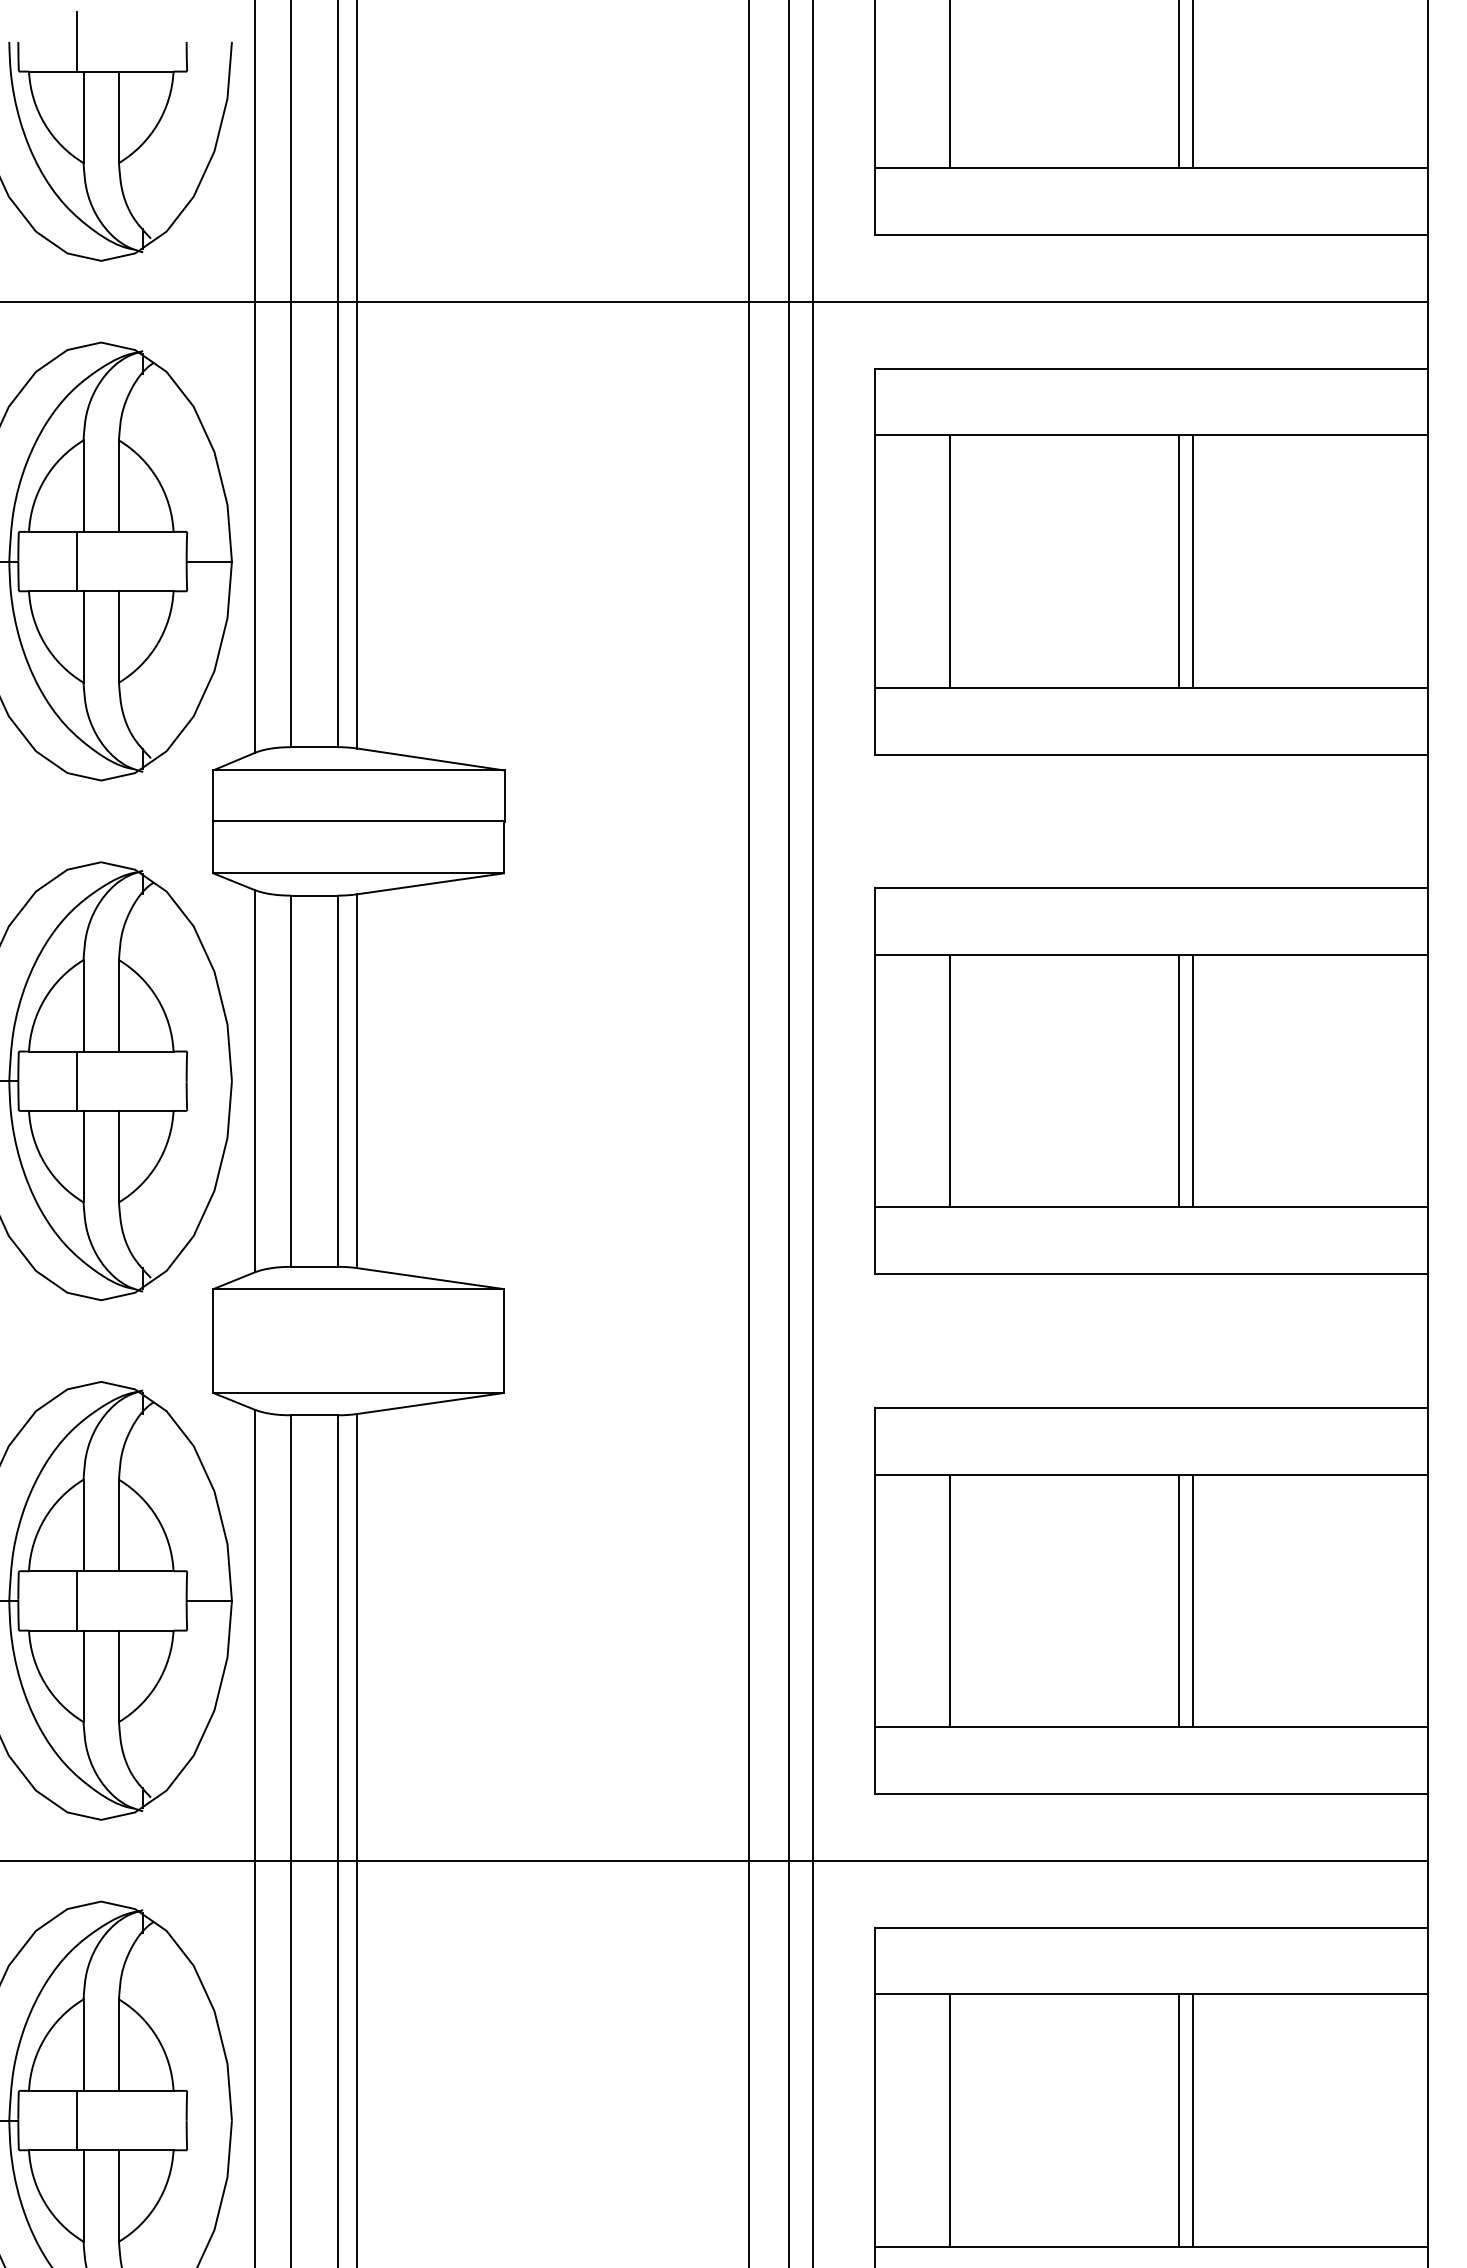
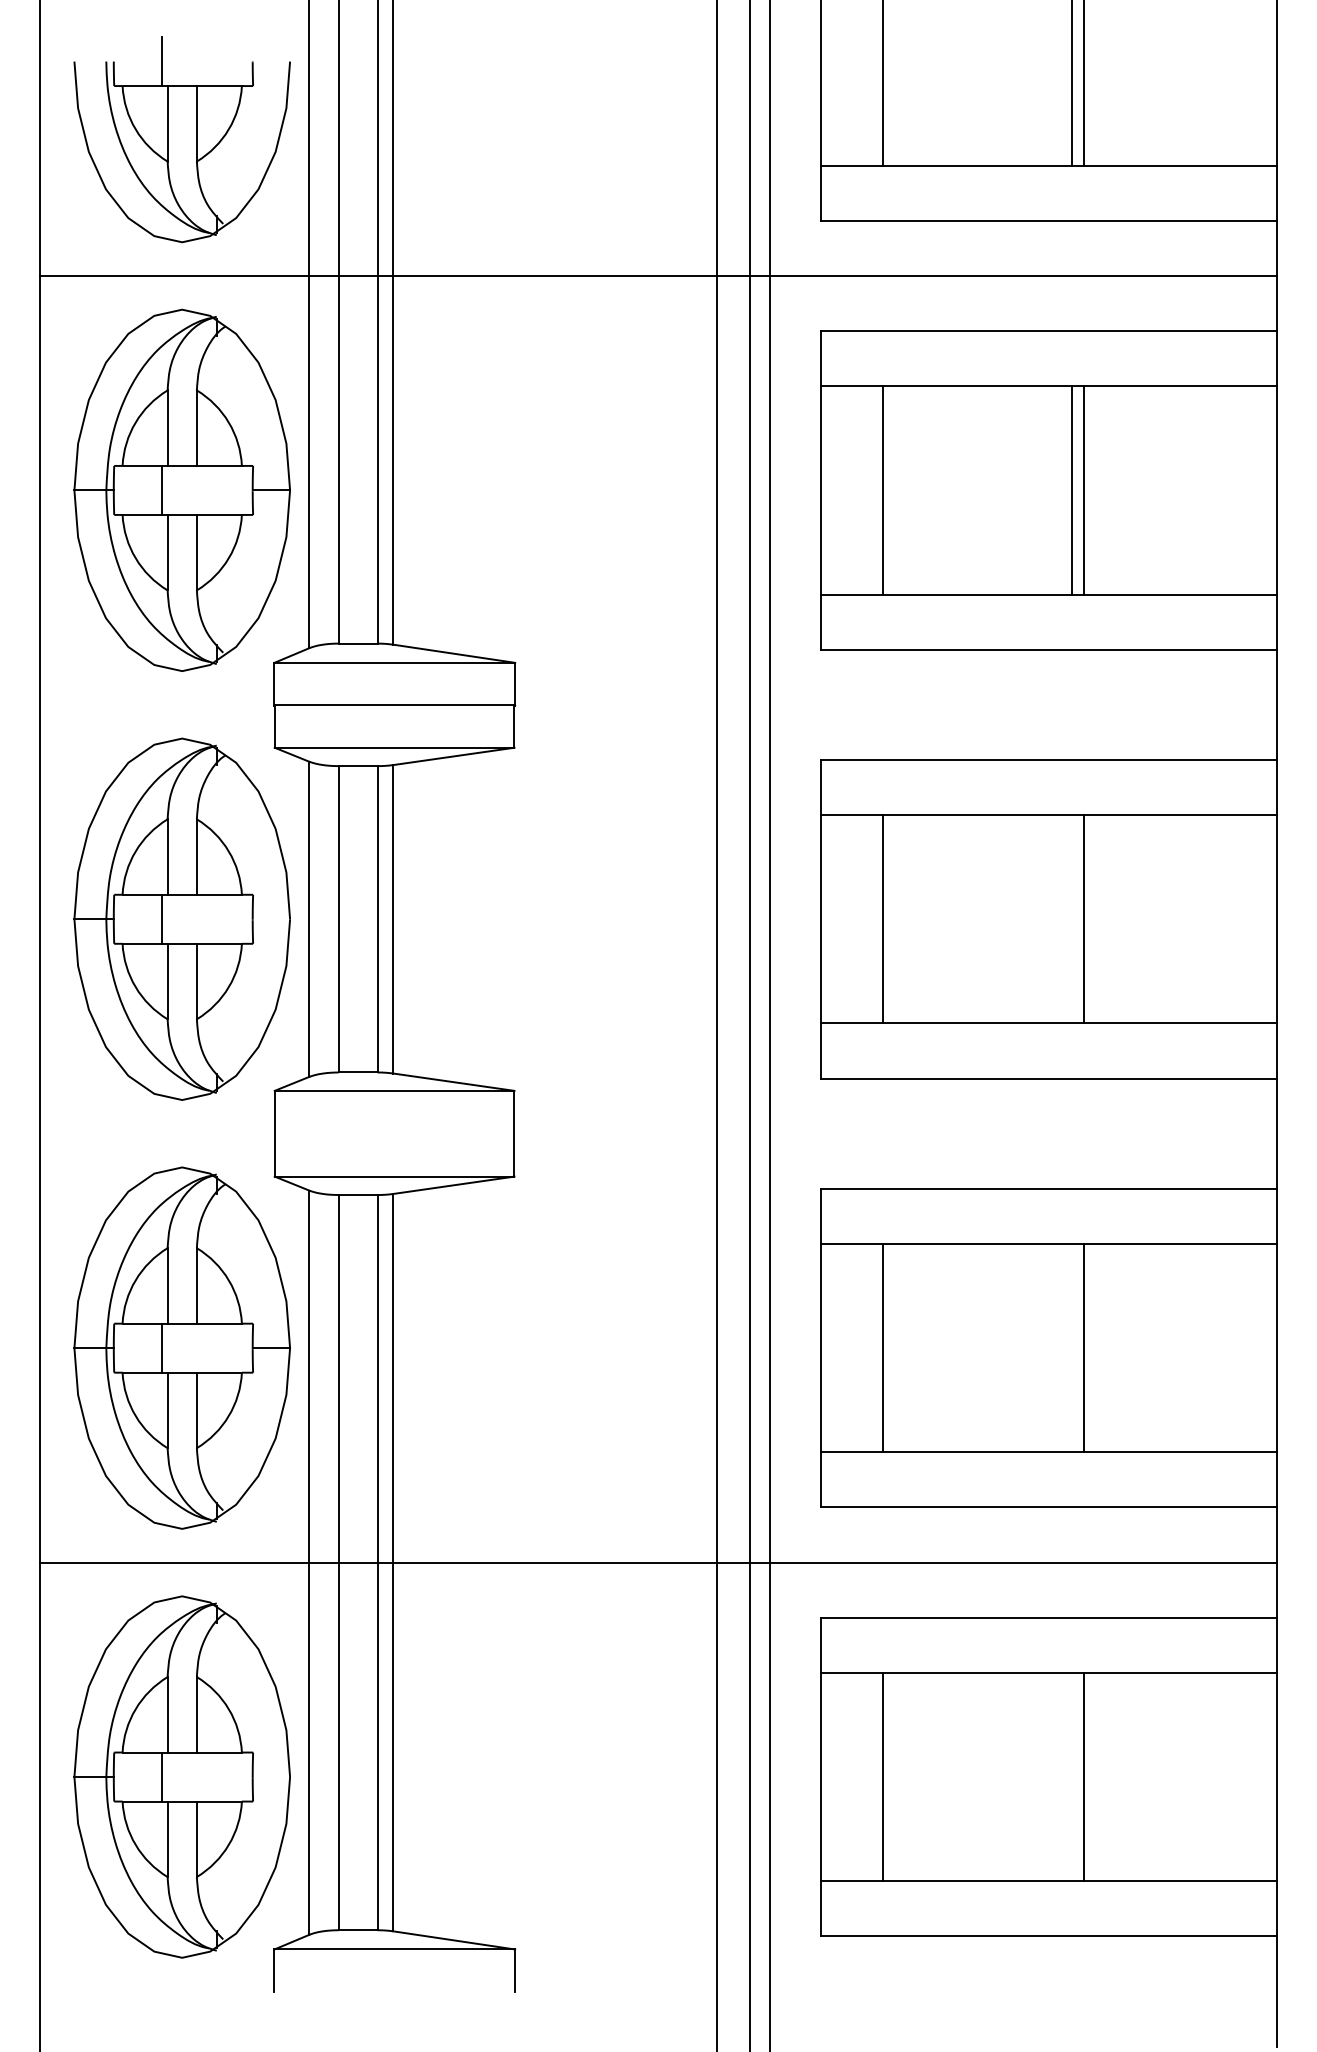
line: (1178, 1081) -> (1071, 919), removed
line: (1178, 1601) -> (1071, 1348), removed
line: (1178, 2119) -> (1071, 1776), removed

